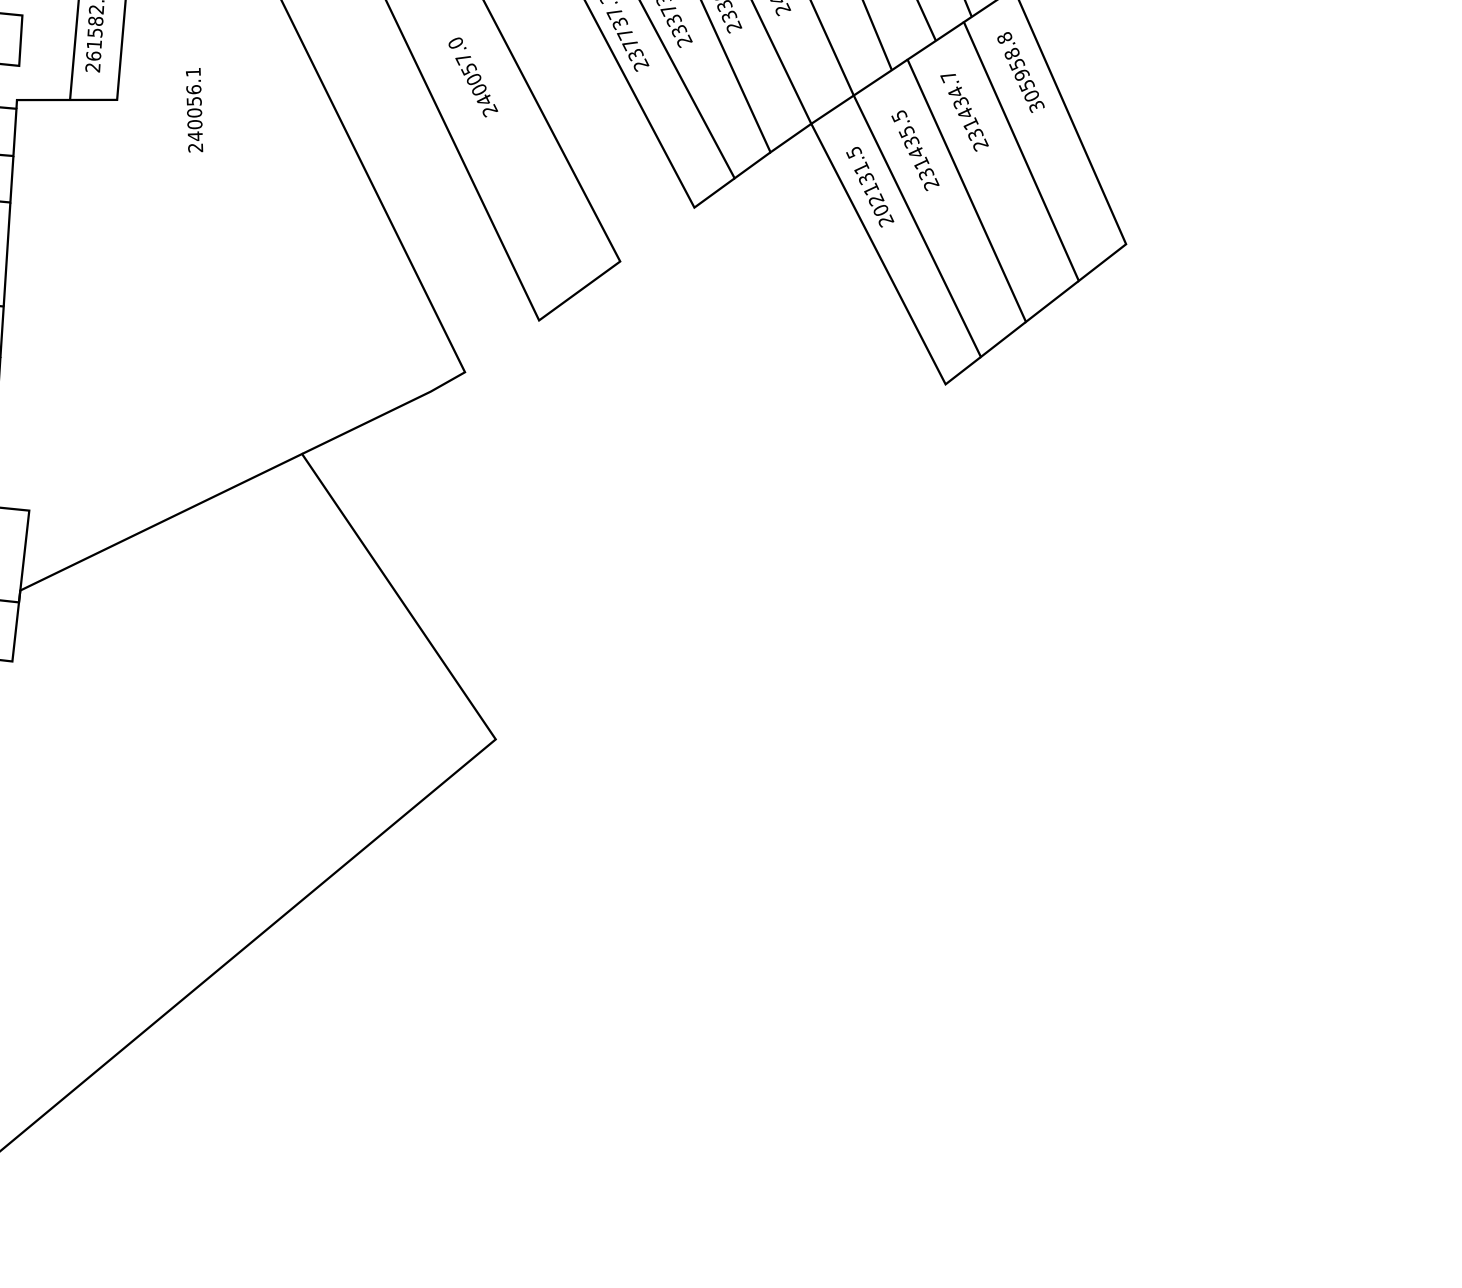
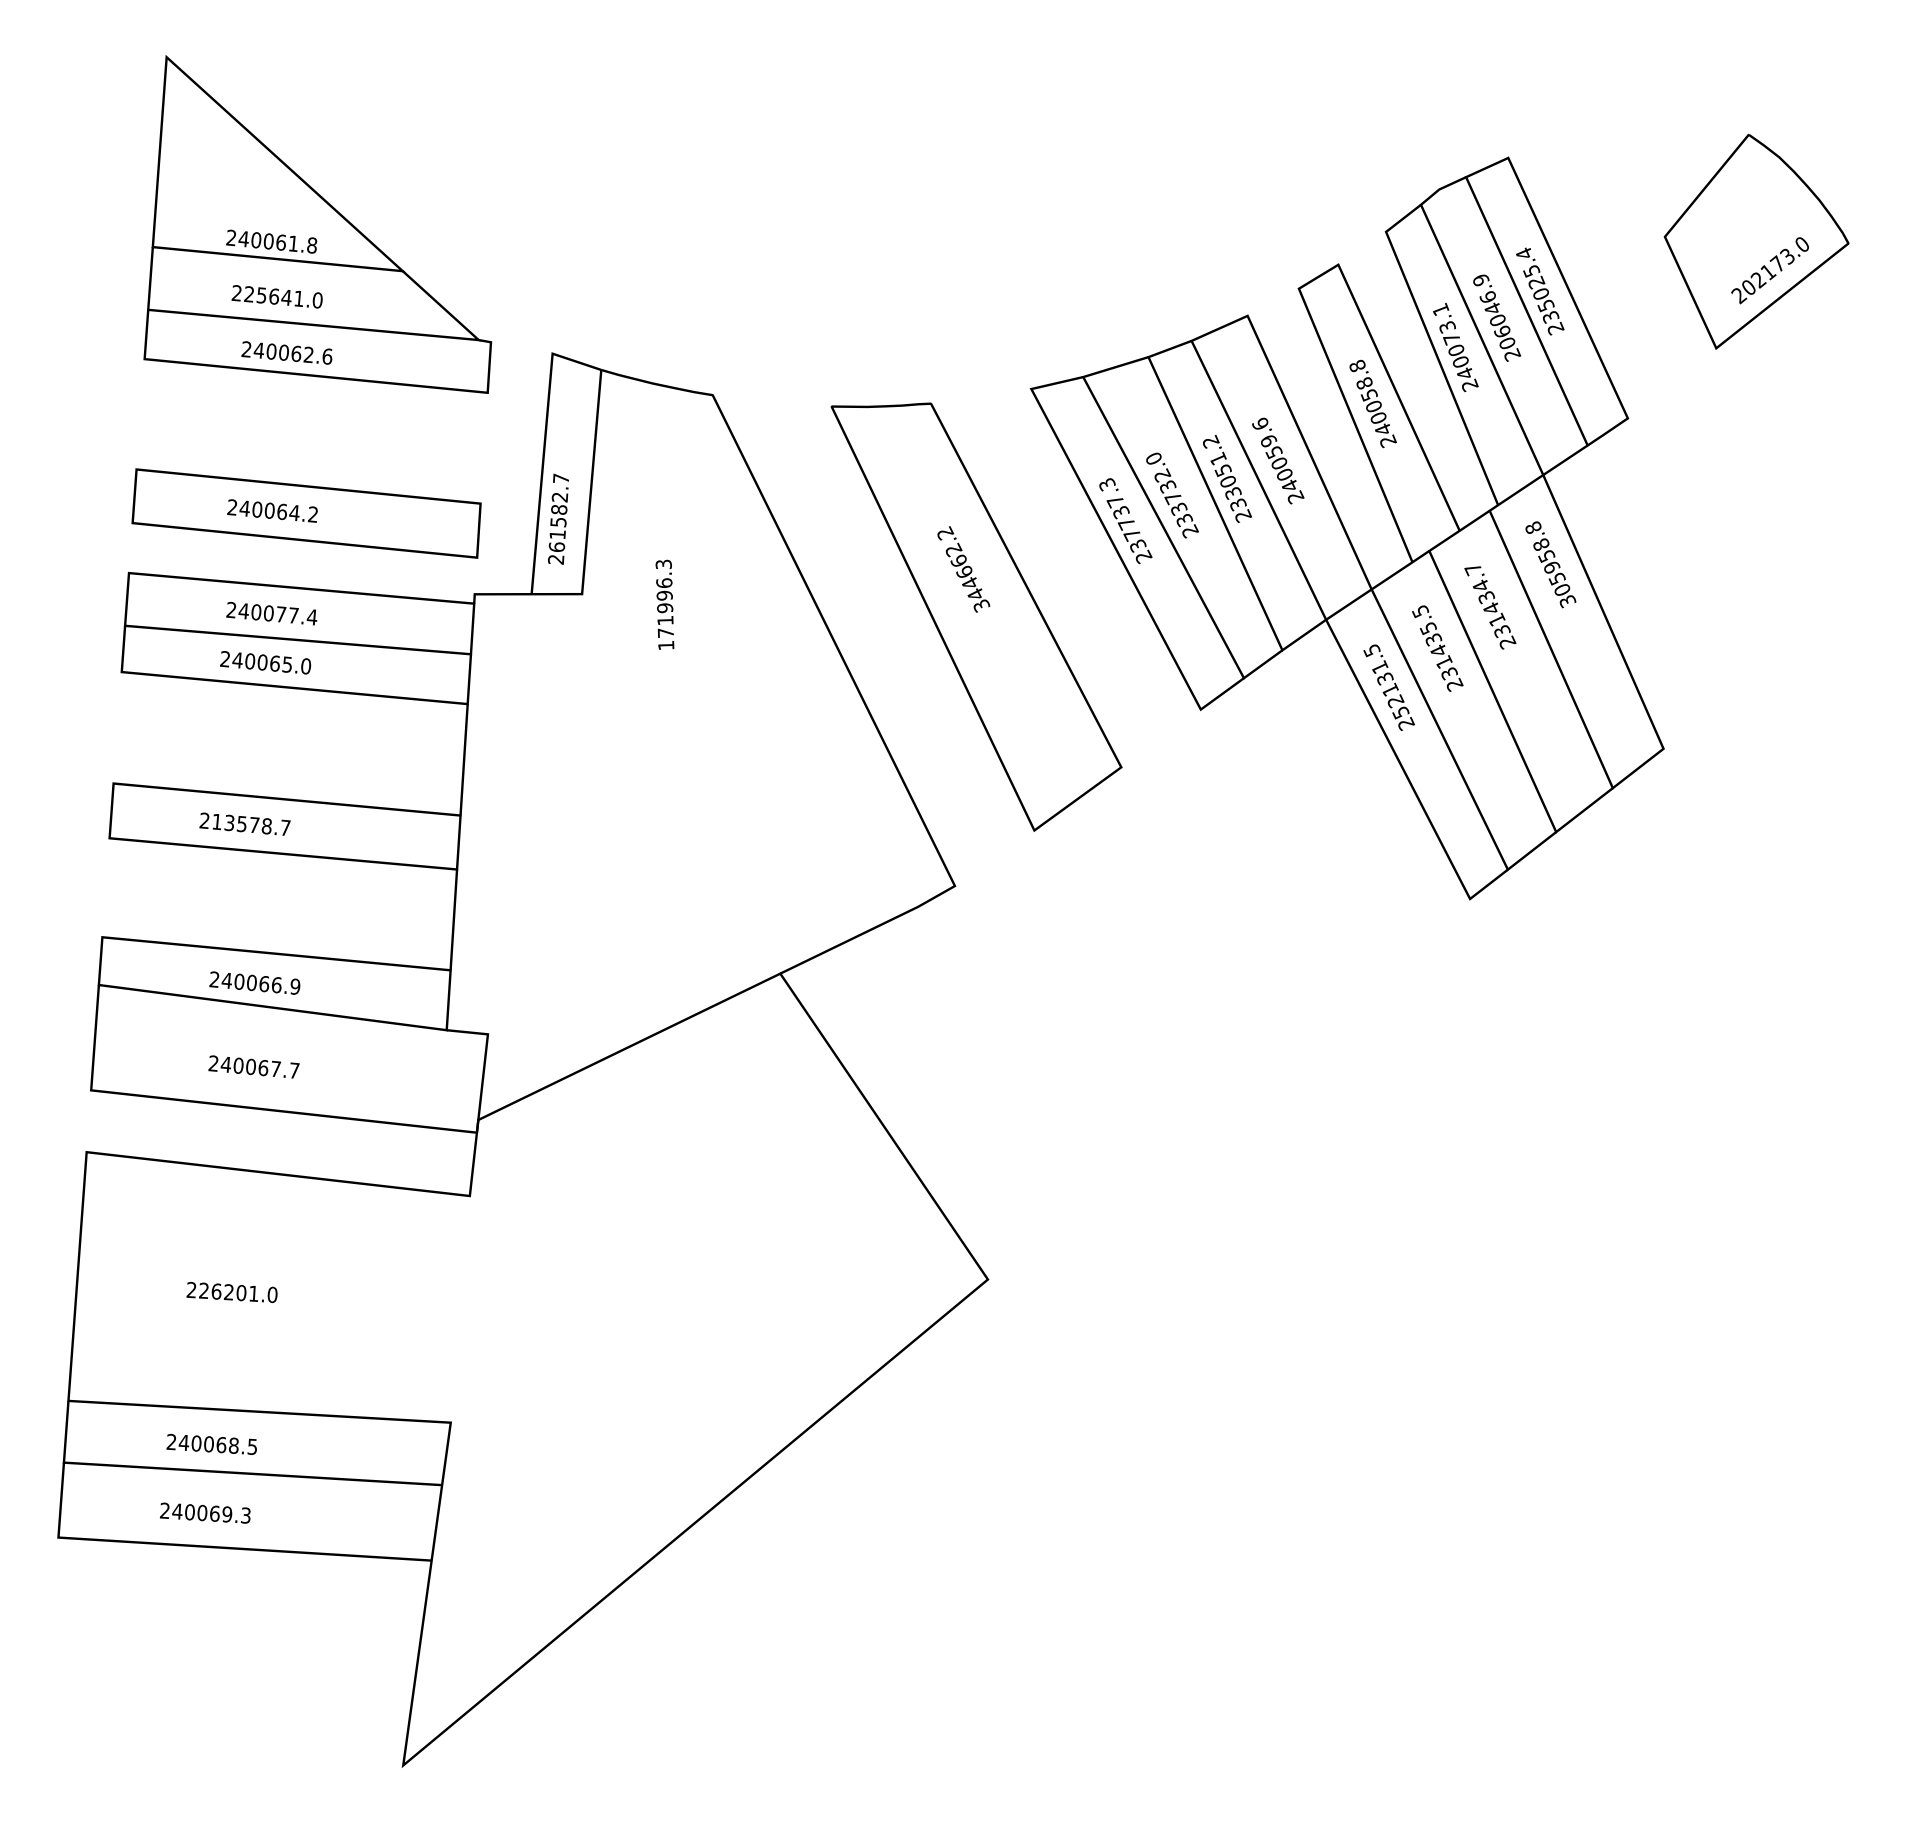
text: (472, 76) -> (963, 569), 240057.0 -> 344662.2
text: (194, 109) -> (664, 604), 240056.1 -> 171996.3
text: (880, 211) -> (1400, 713), 202131.5 -> 252131.5

